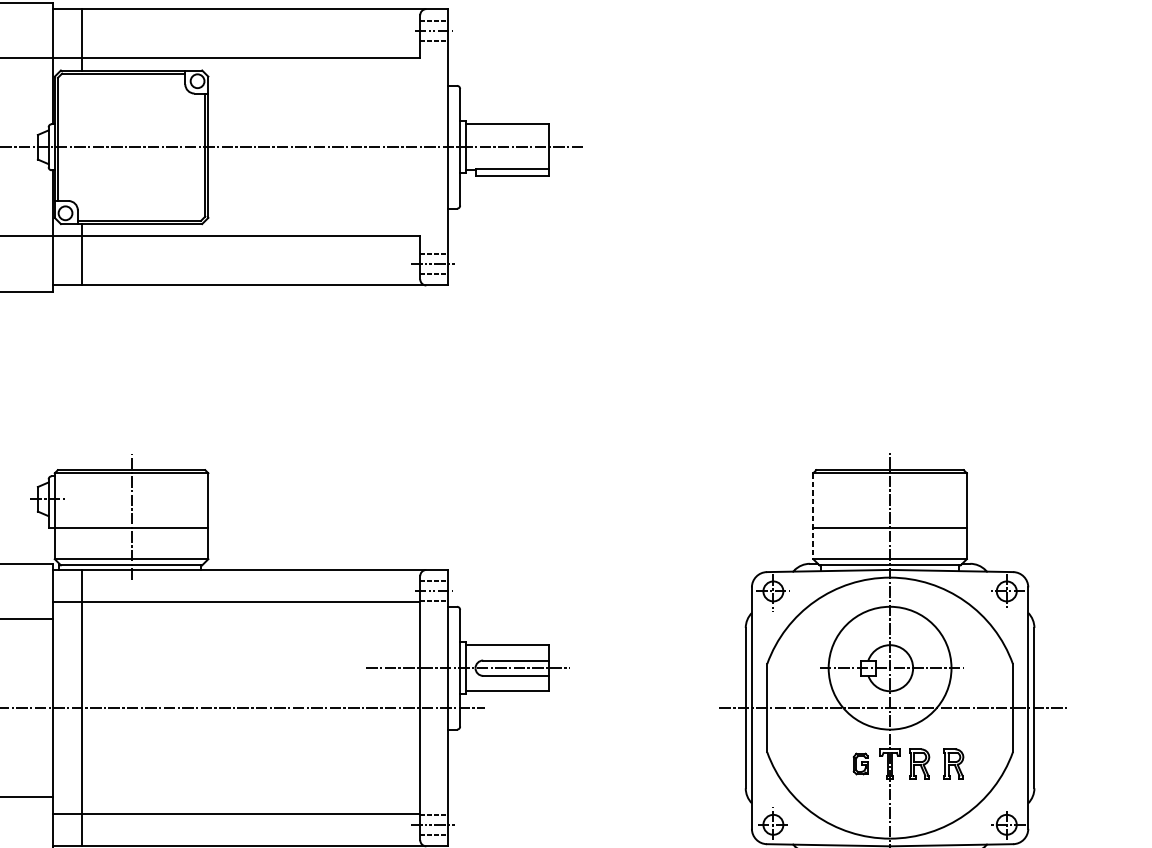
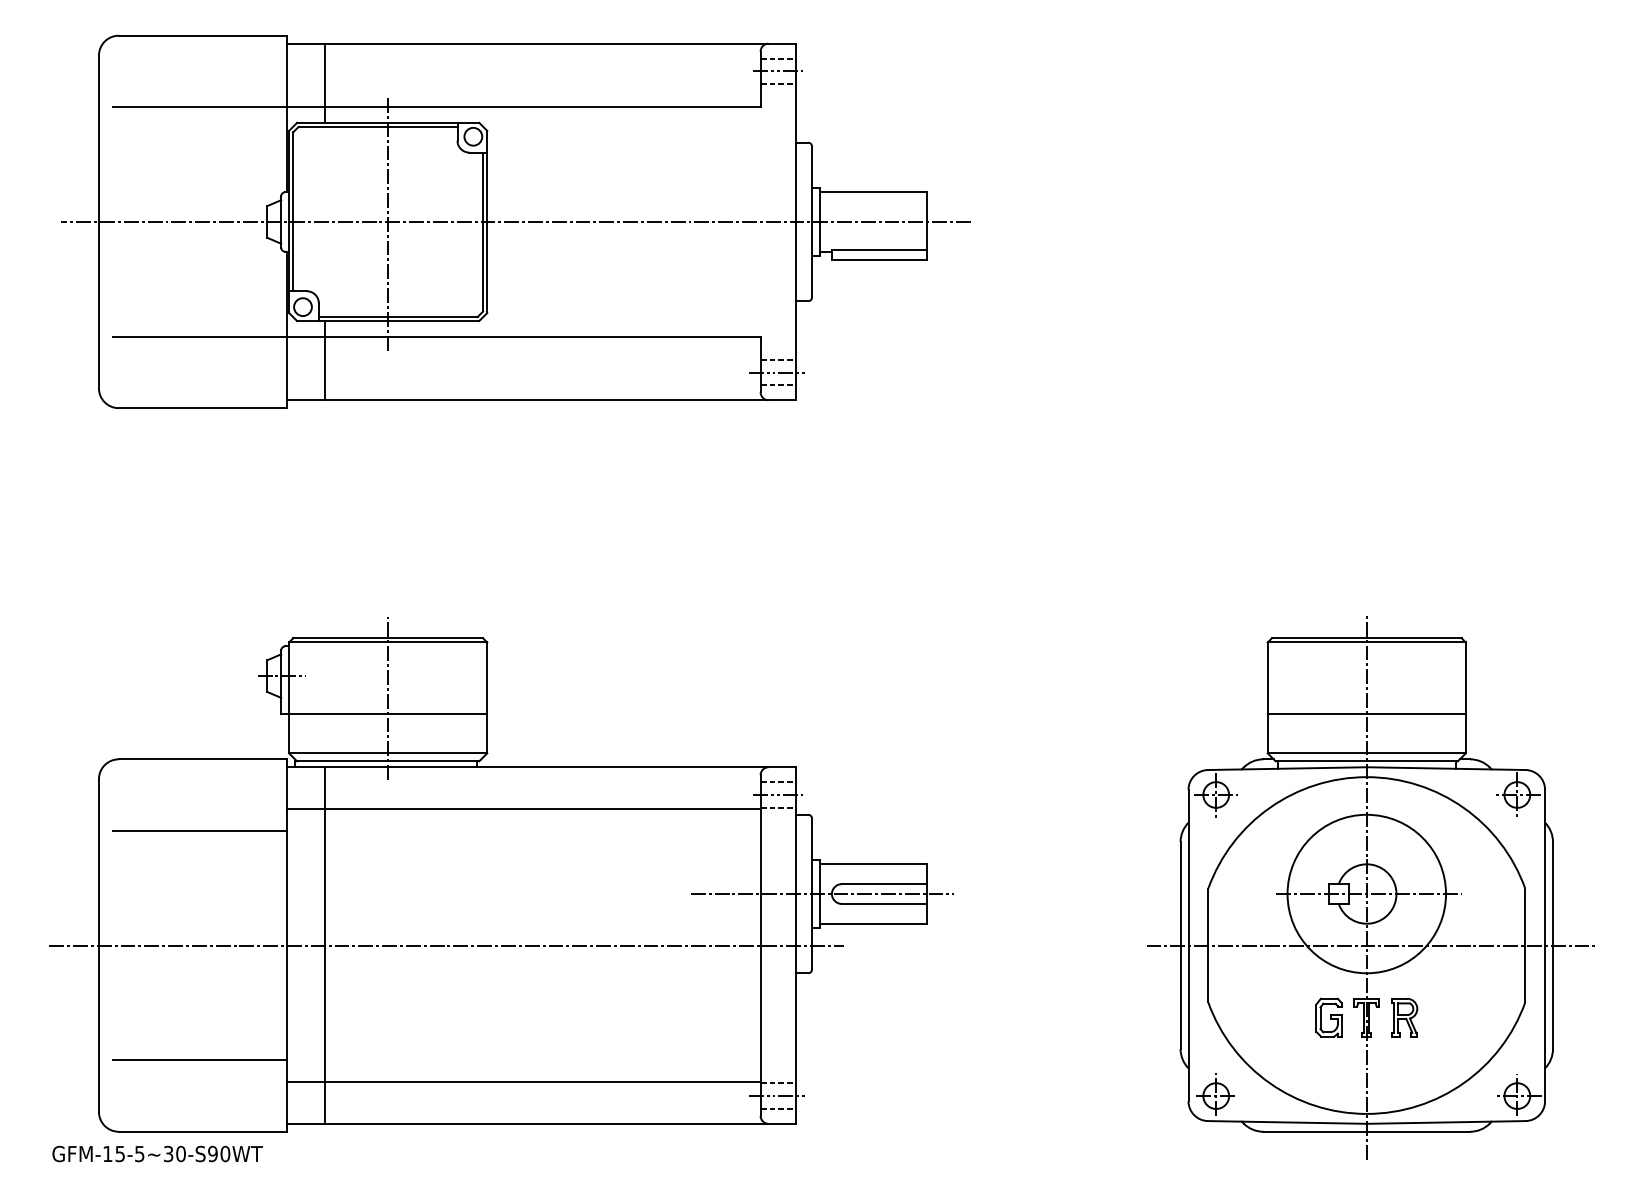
line: (131, 148) -> (388, 223), added
line: (813, 516) -> (1267, 698), dashed -> solid
part: (860, 763) -> (1328, 1017), size x1.43
part: (953, 763) -> (1448, 1017), removed

